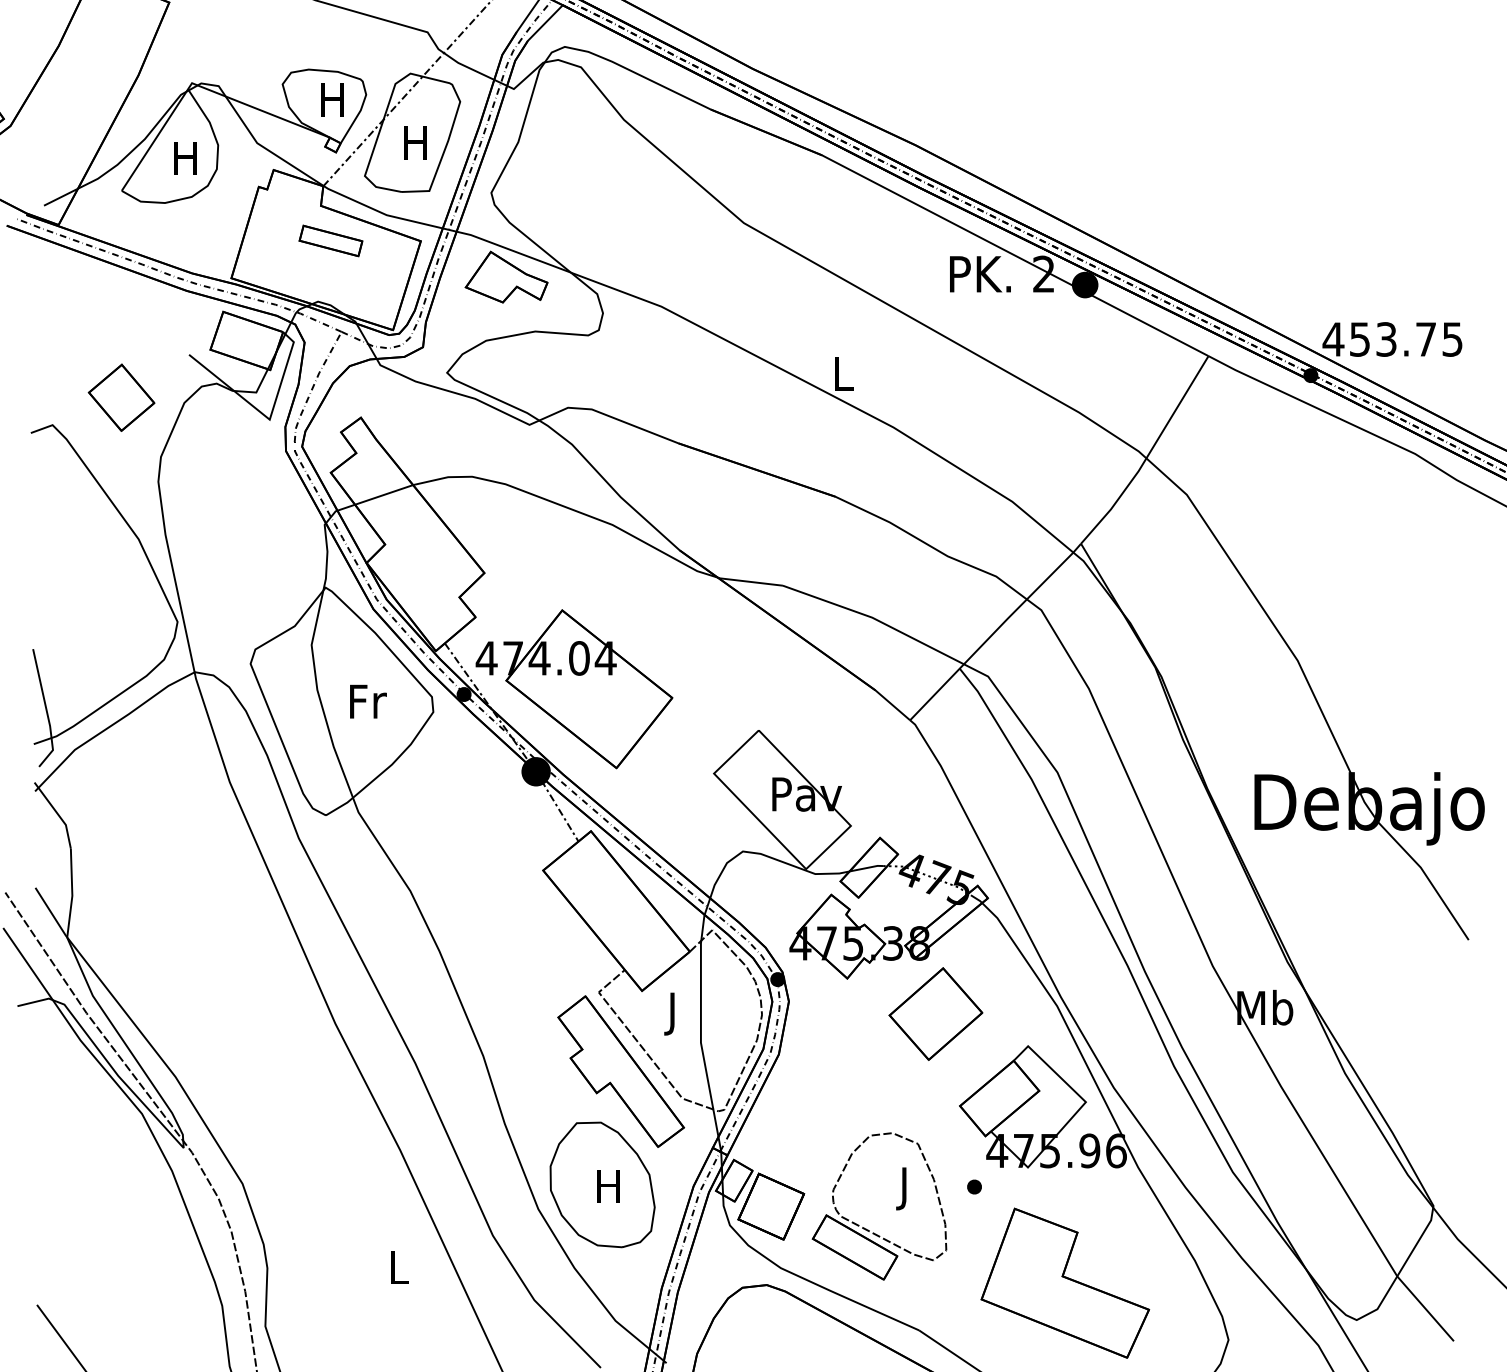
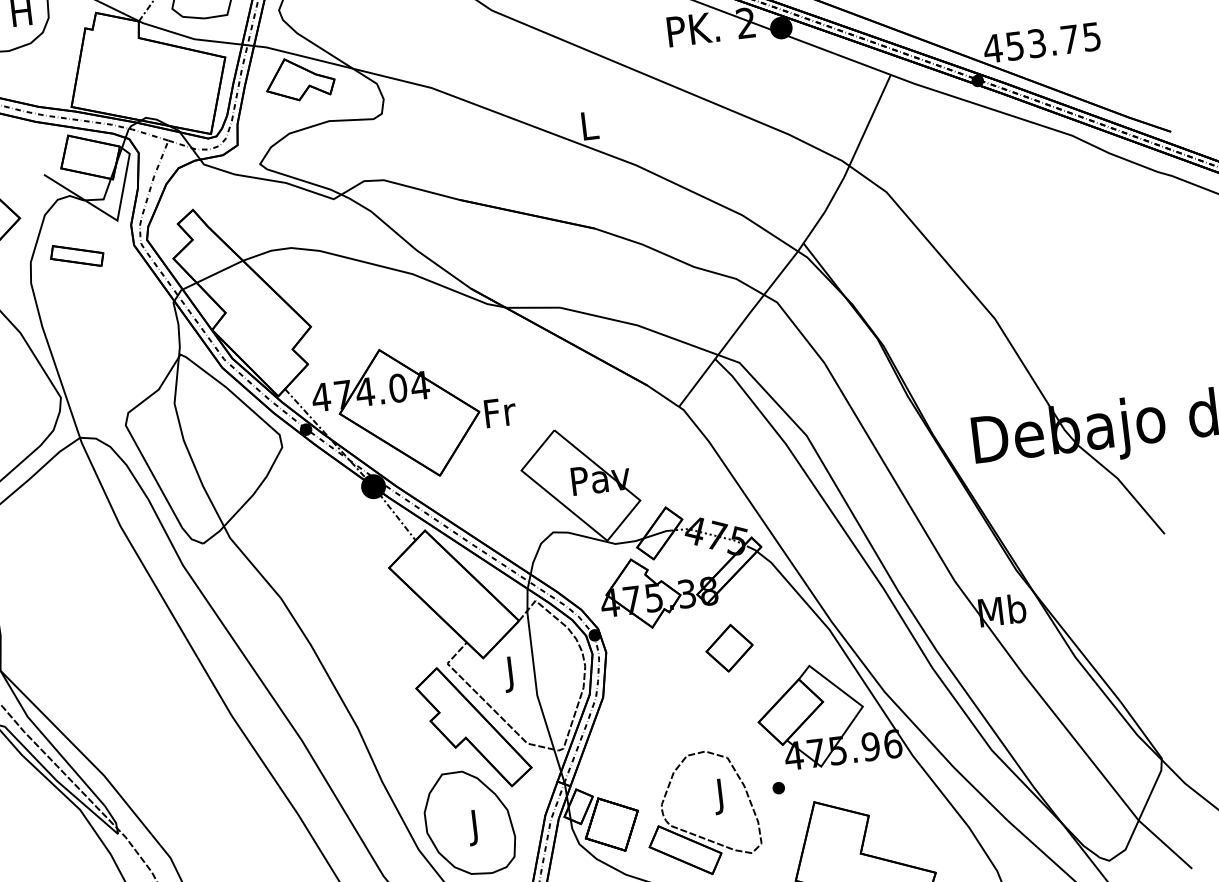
part: (330, 240) -> (76, 255), moved
text: (368, 701) -> (500, 412), moved
part: (935, 1013) -> (729, 647), size x0.6
text: (608, 1190) -> (475, 827), H -> J

